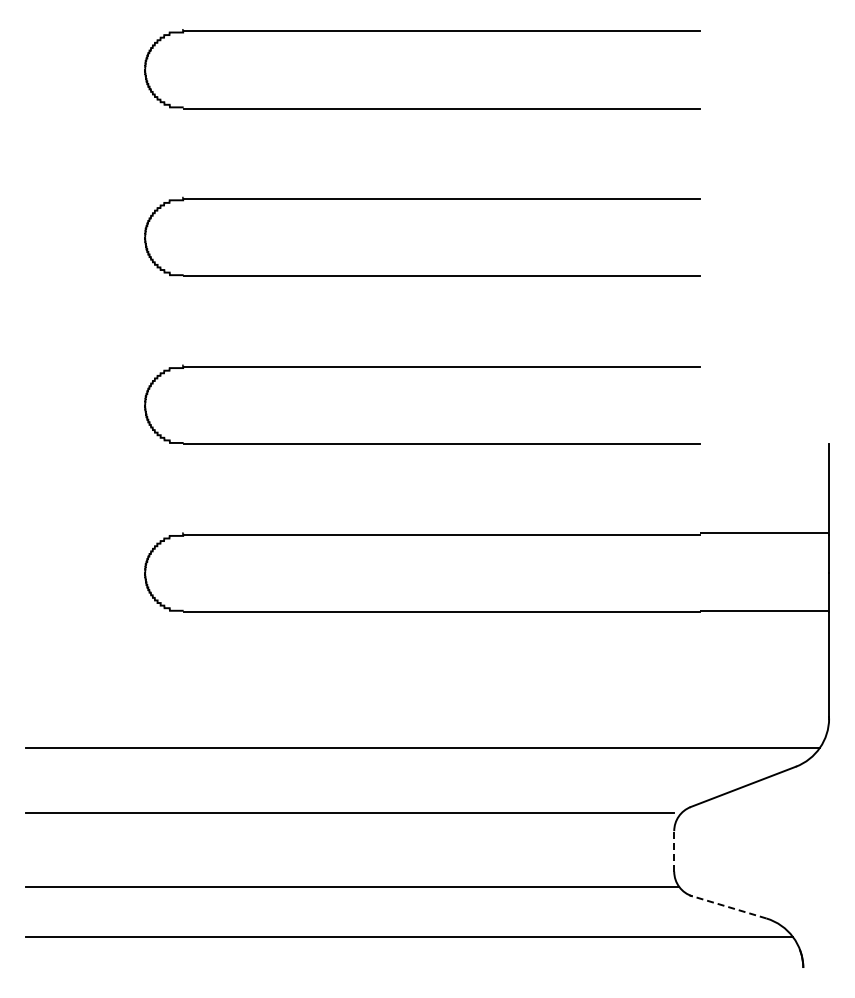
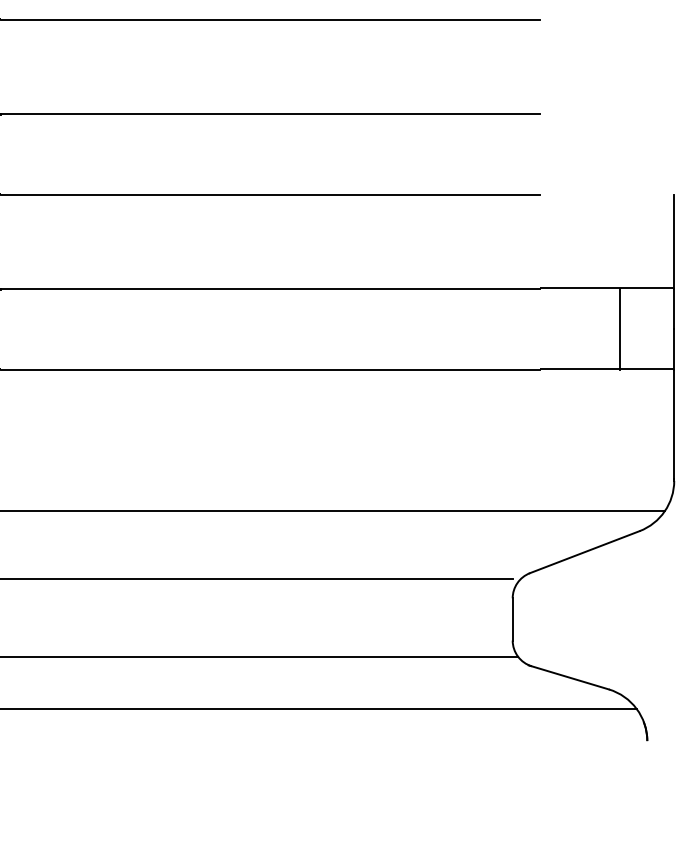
line: (777, 573) -> (620, 329), added
line: (674, 850) -> (512, 618), dashed -> solid
line: (727, 906) -> (568, 676), dashed -> solid

